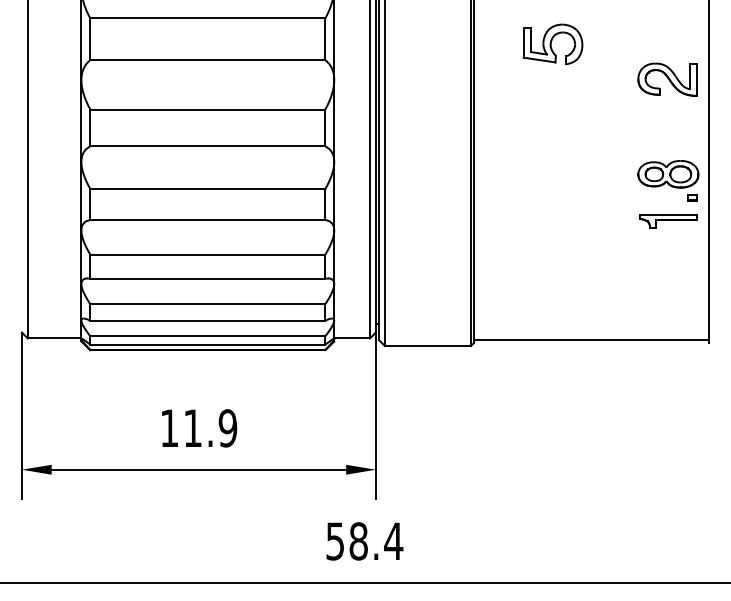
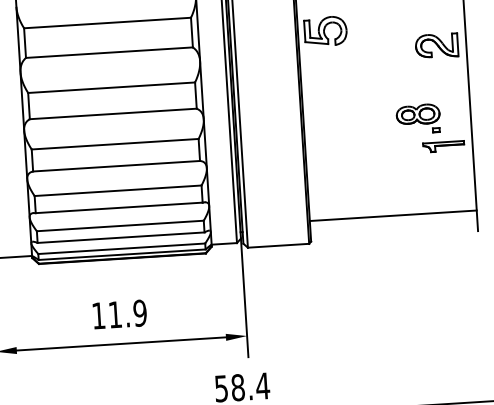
part: (552, 44) -> (325, 31), moved
part: (668, 180) -> (418, 119), moved
line: (591, 339) -> (393, 215), moved

